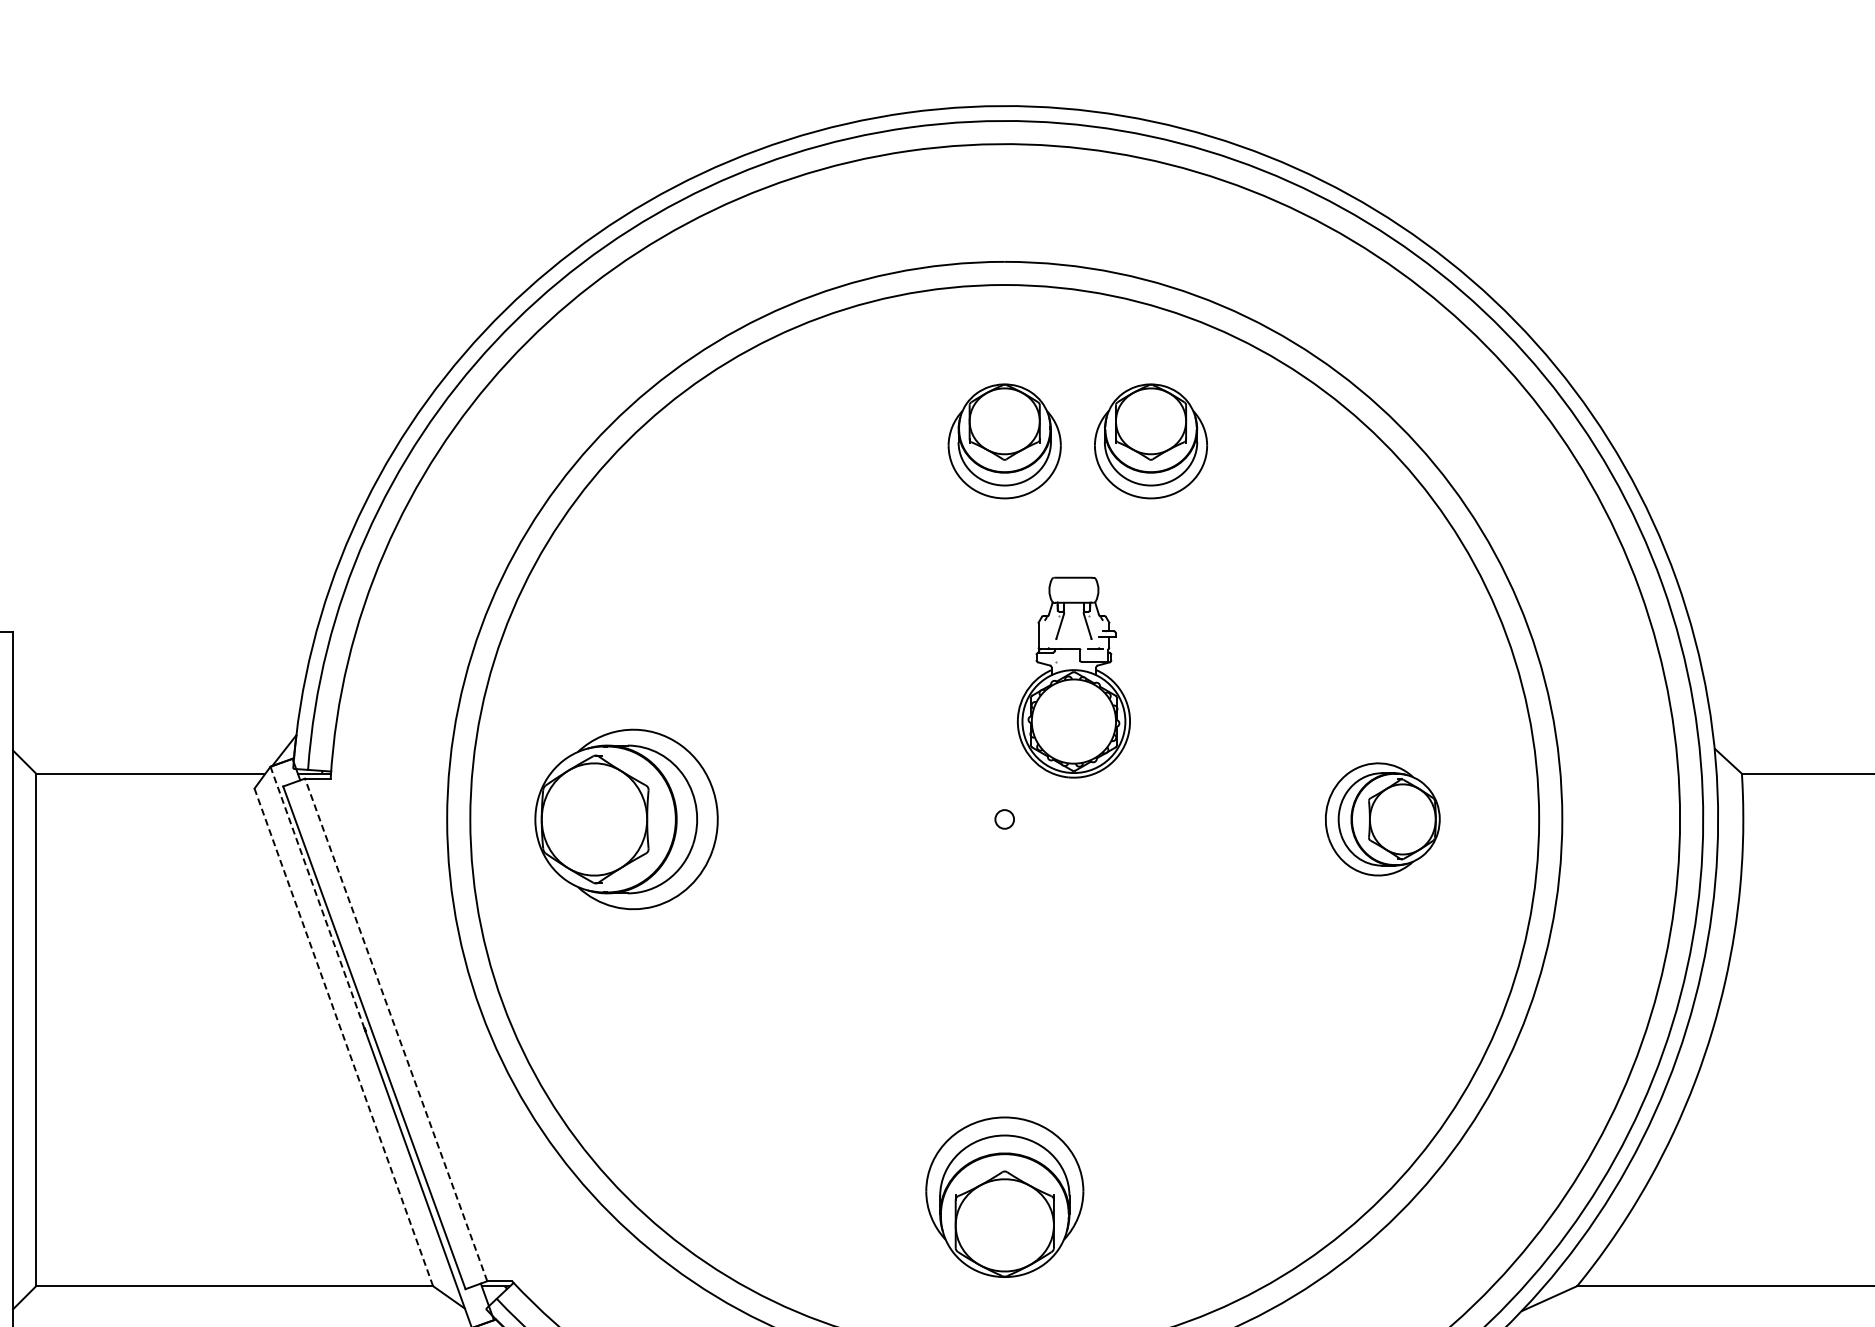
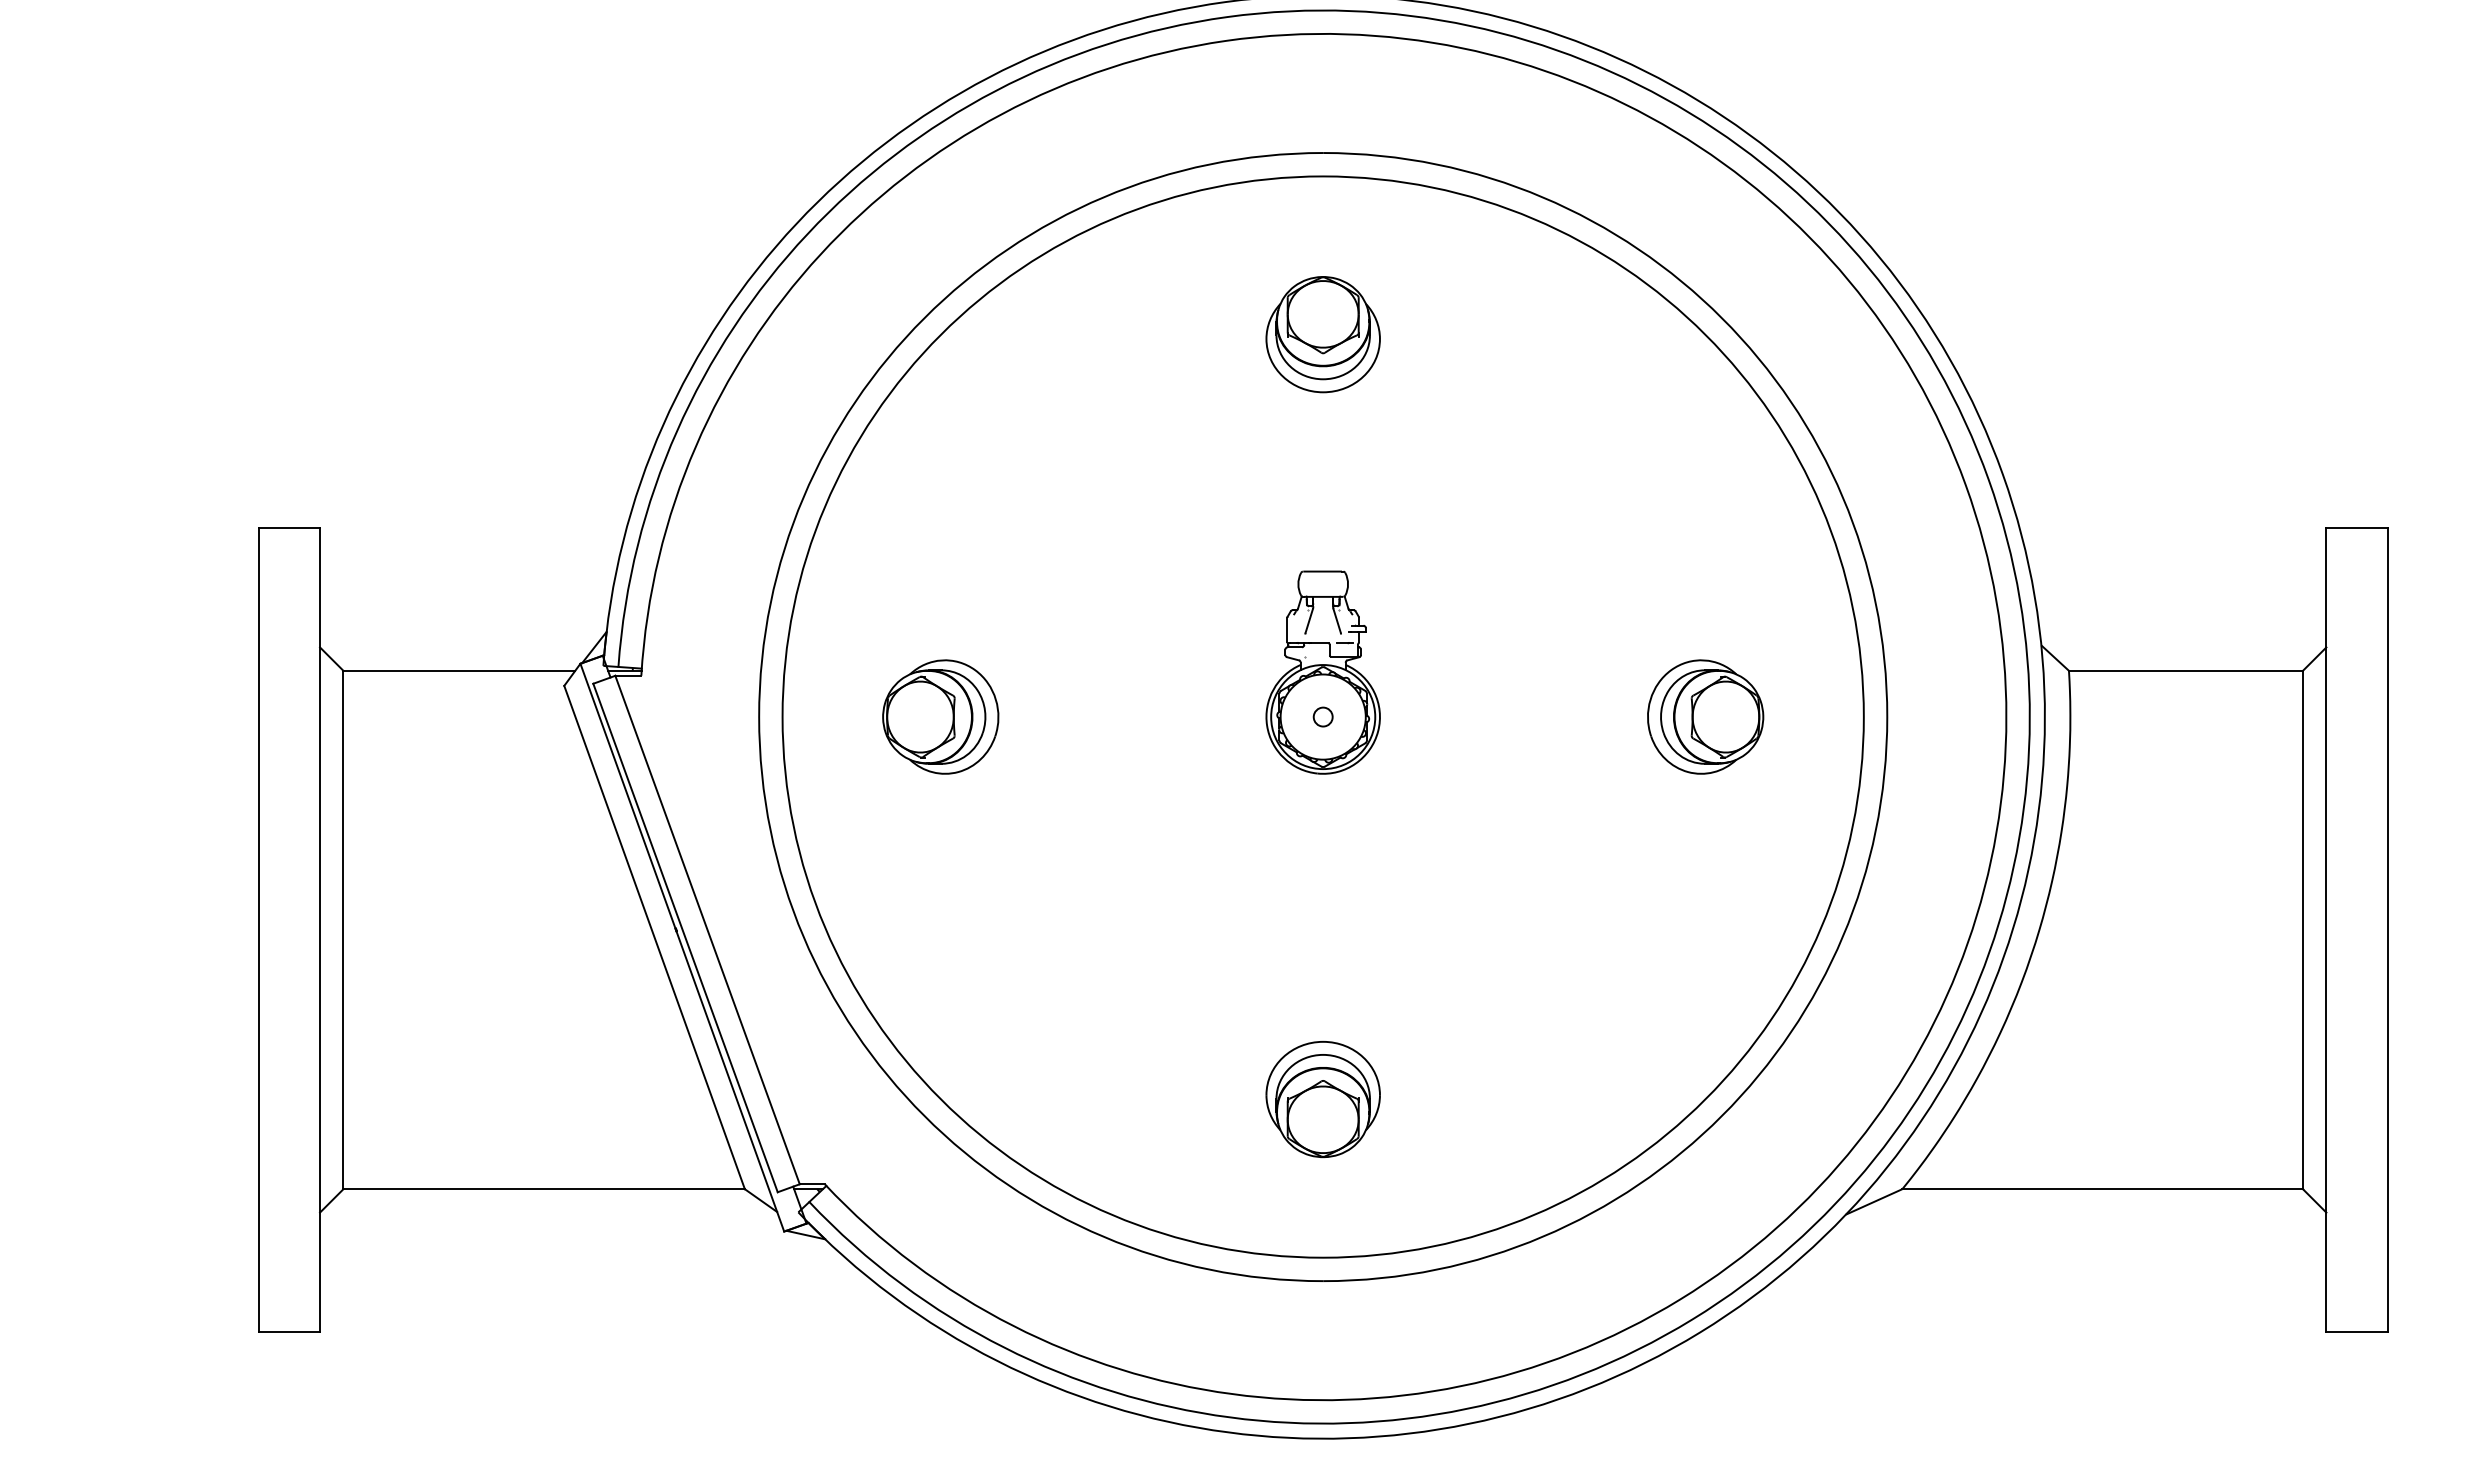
part: (1150, 441) -> (1470, 334), removed
part: (1073, 677) -> (1322, 672), moved
part: (626, 818) -> (940, 716), size x0.62
line: (318, 897) -> (628, 796), dashed -> solid
line: (396, 1029) -> (707, 929), dashed -> solid
line: (343, 1037) -> (654, 937), dashed -> solid
part: (1004, 1197) -> (1322, 1099), size x0.71

